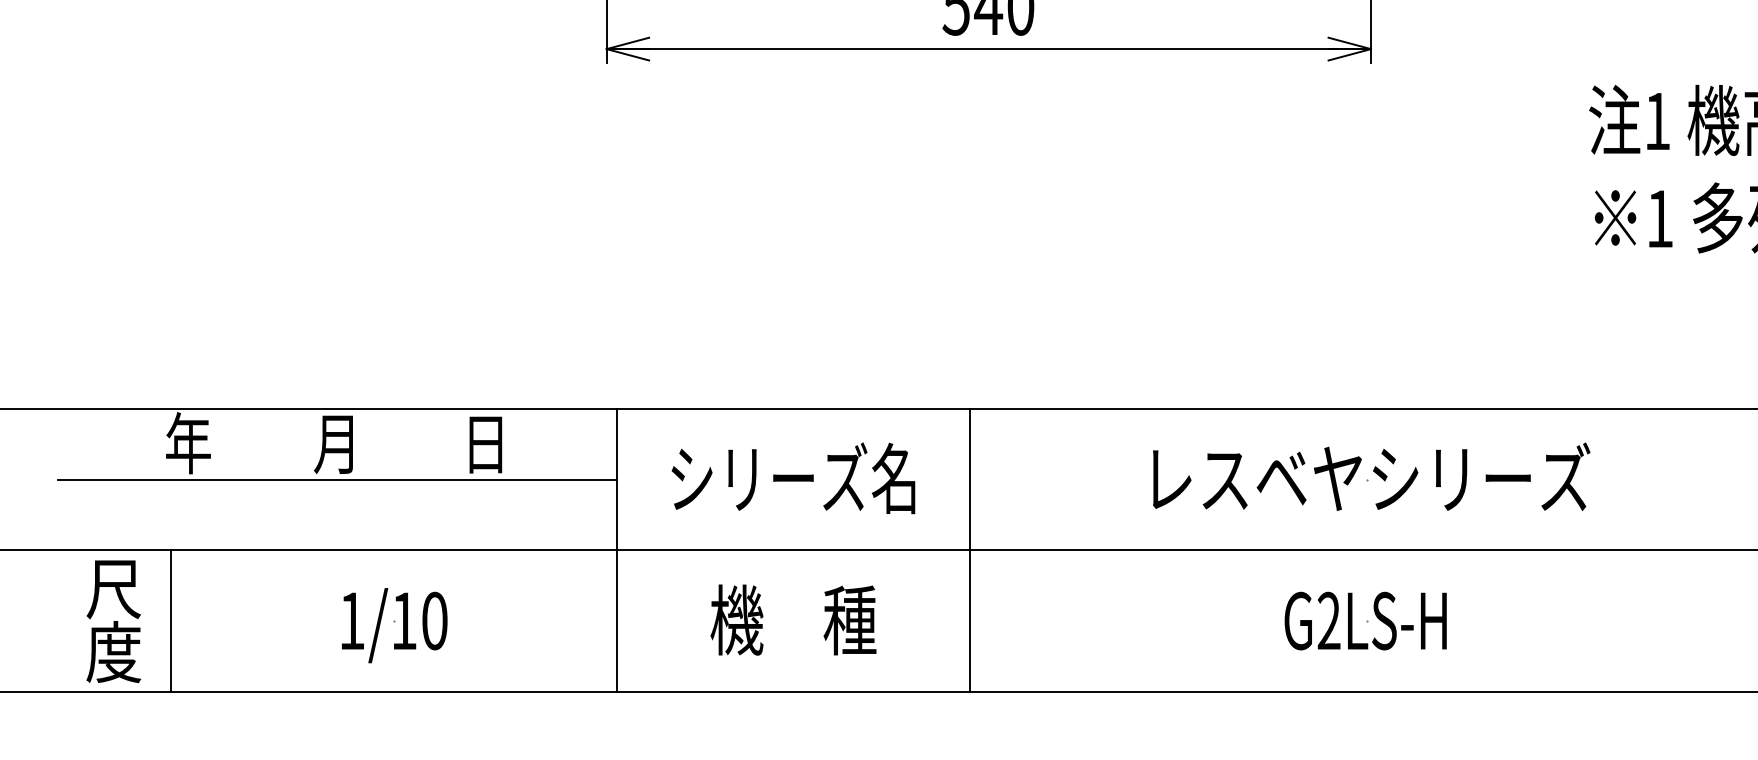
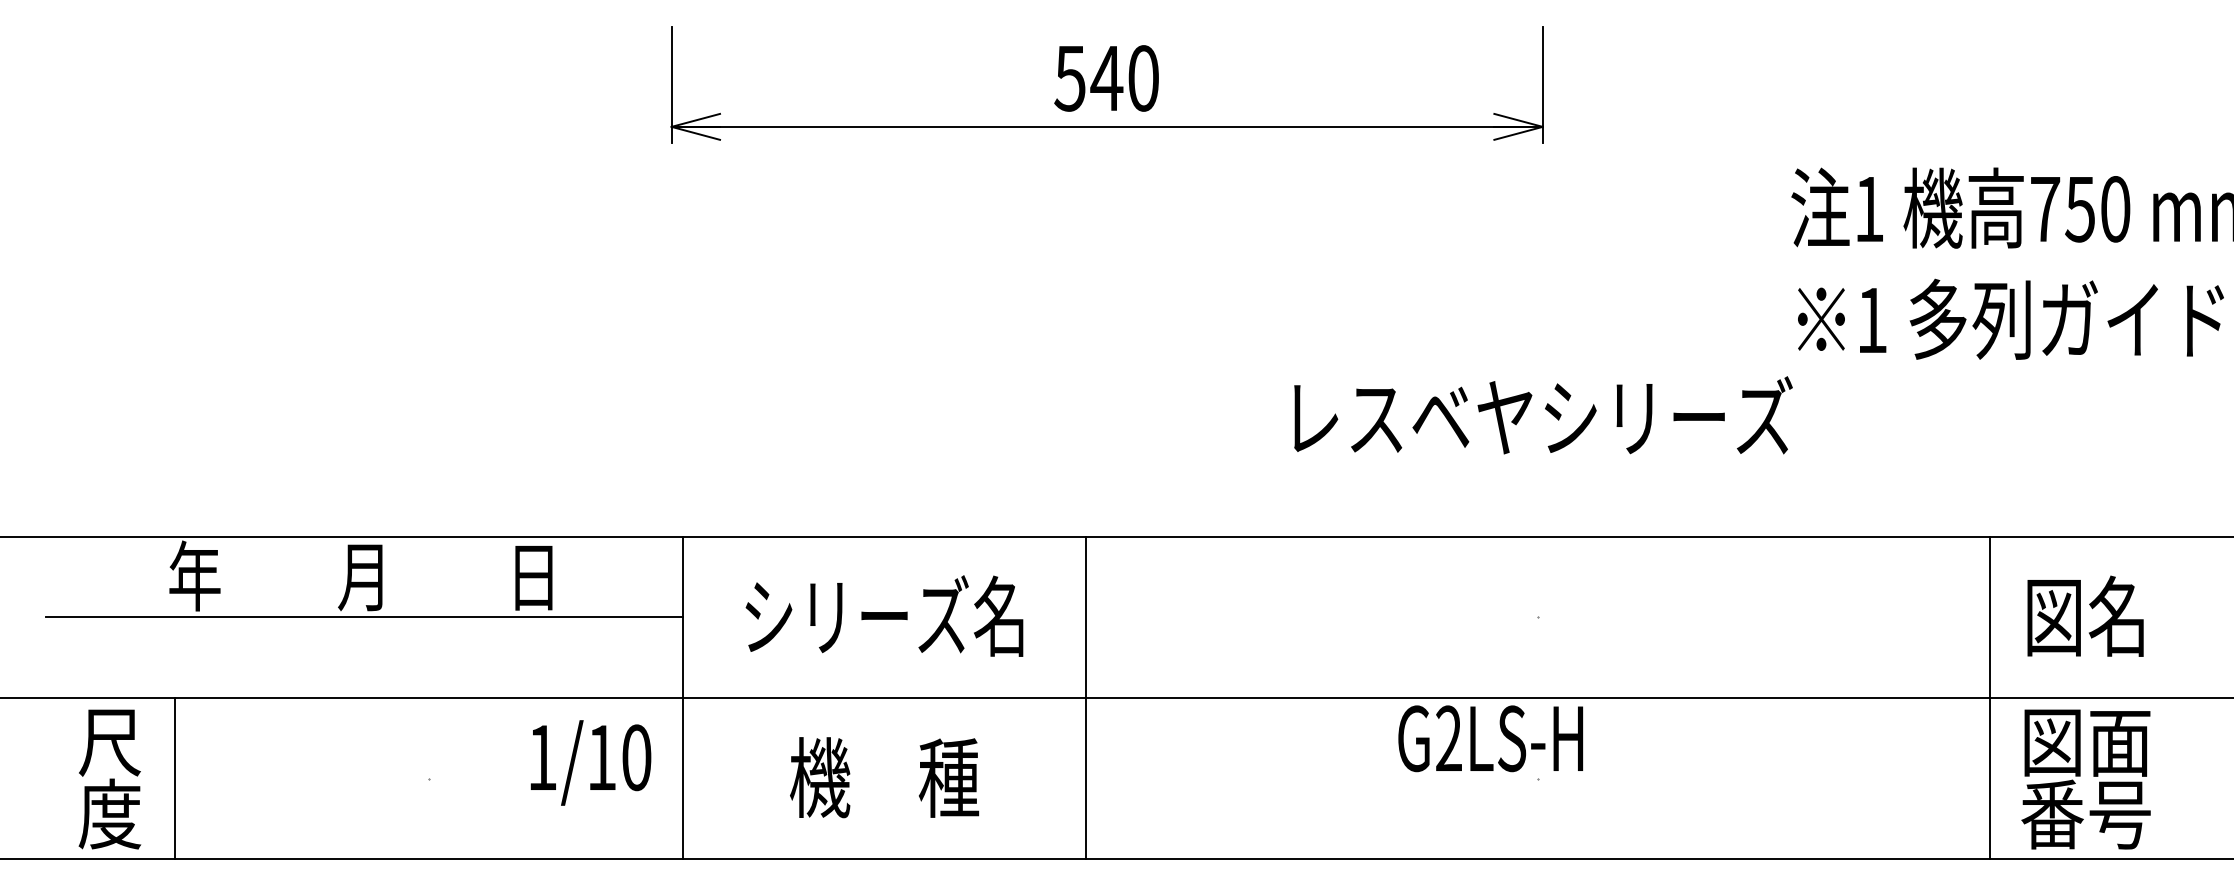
text: (1371, 476) -> (1543, 415), moved
text: (1365, 620) -> (1490, 738), moved
text: (394, 625) -> (590, 762), moved

